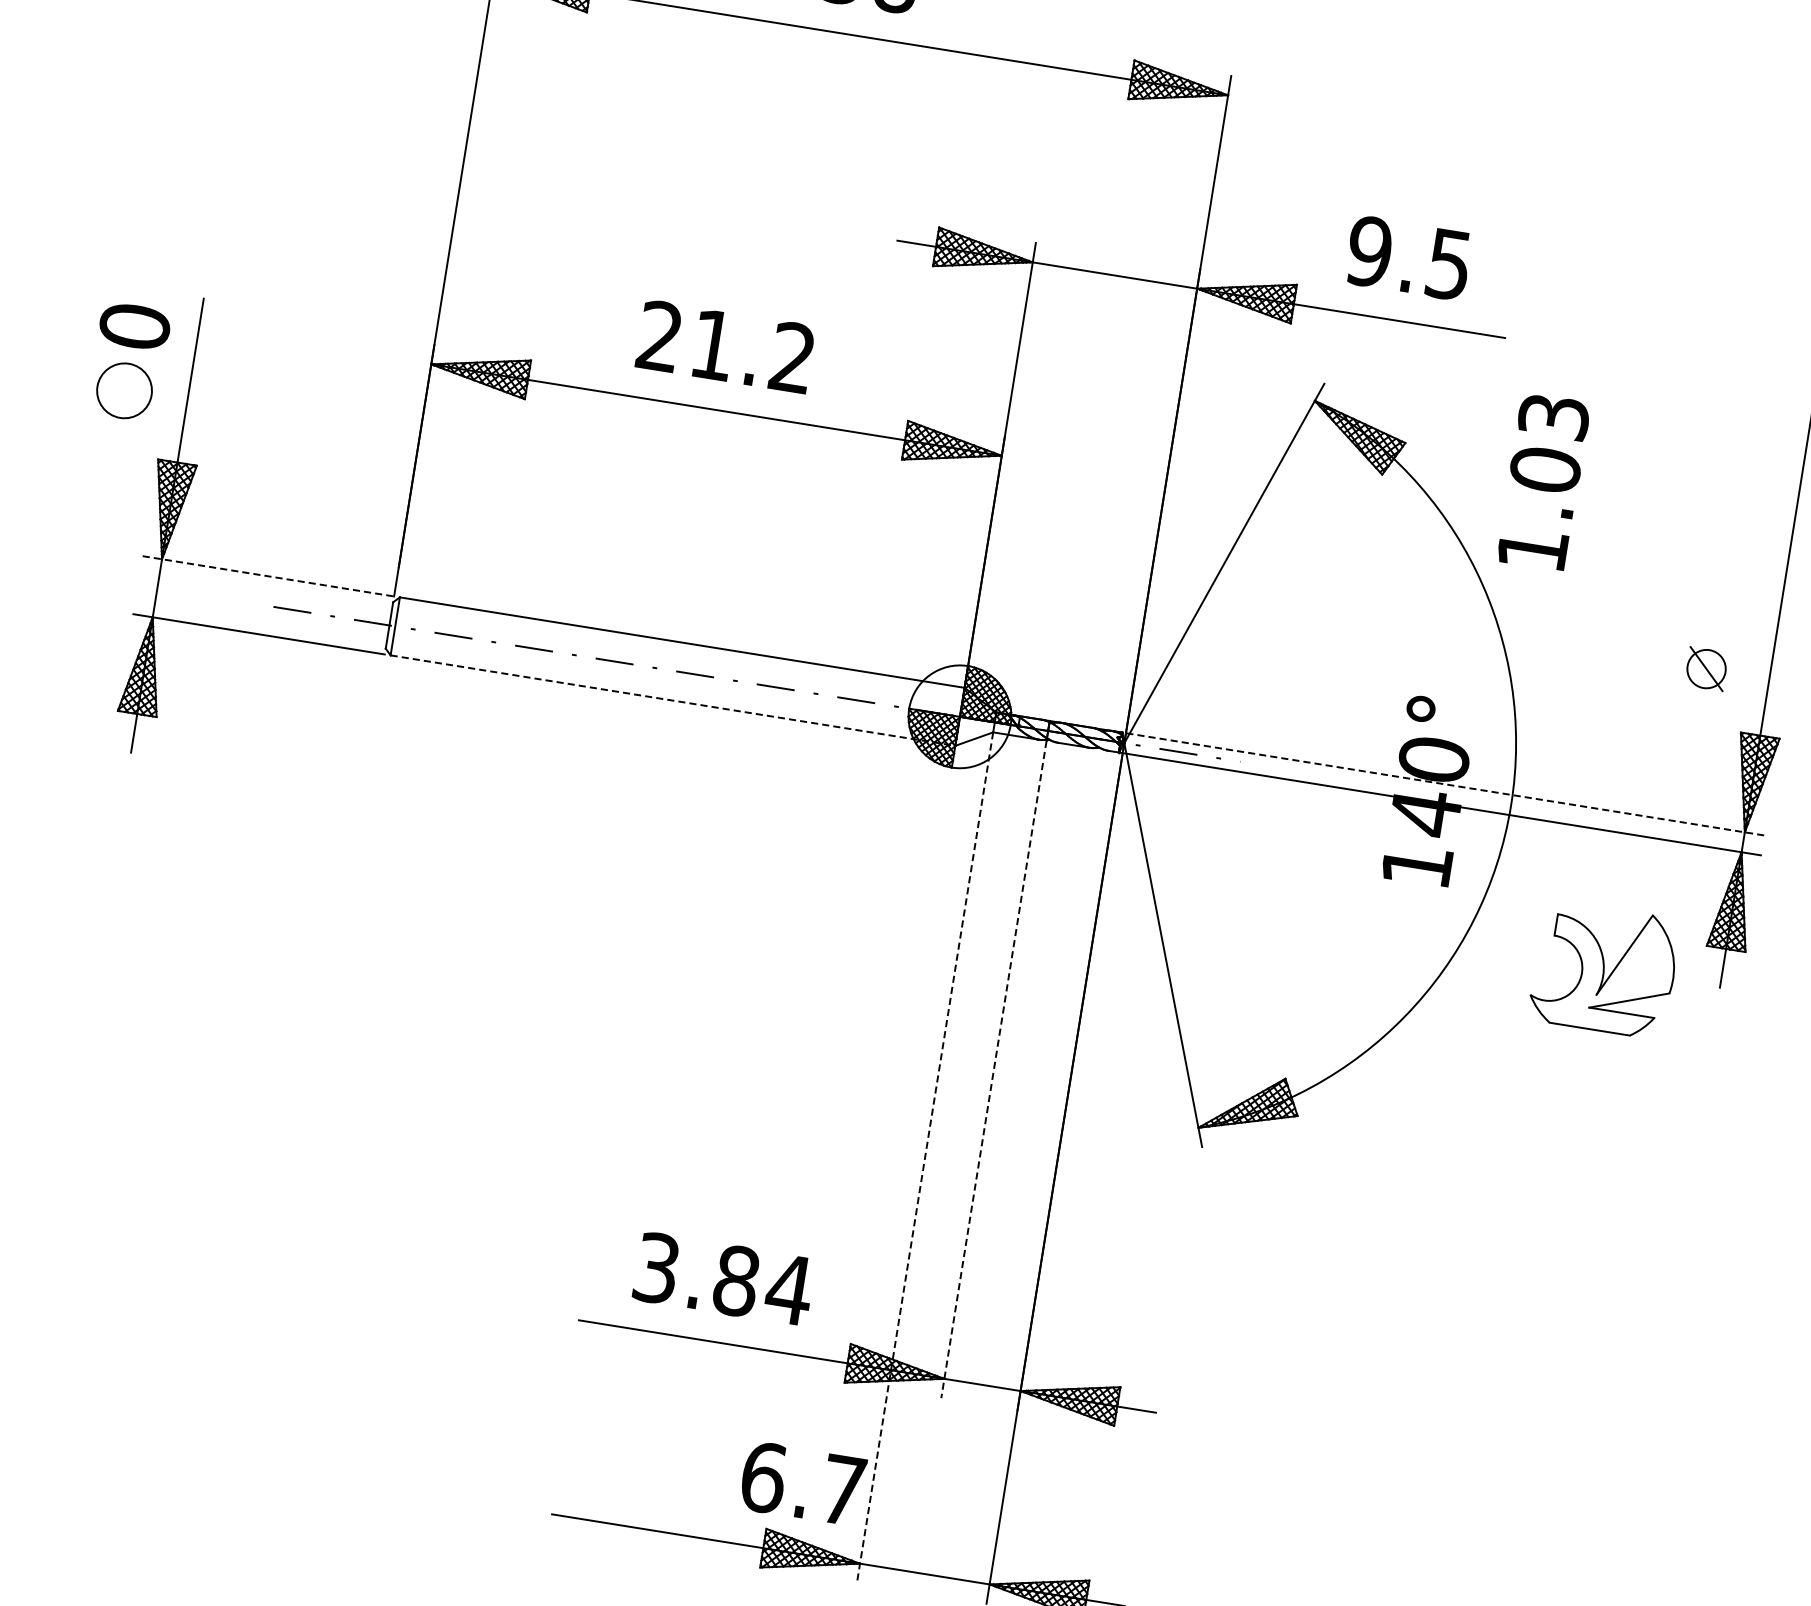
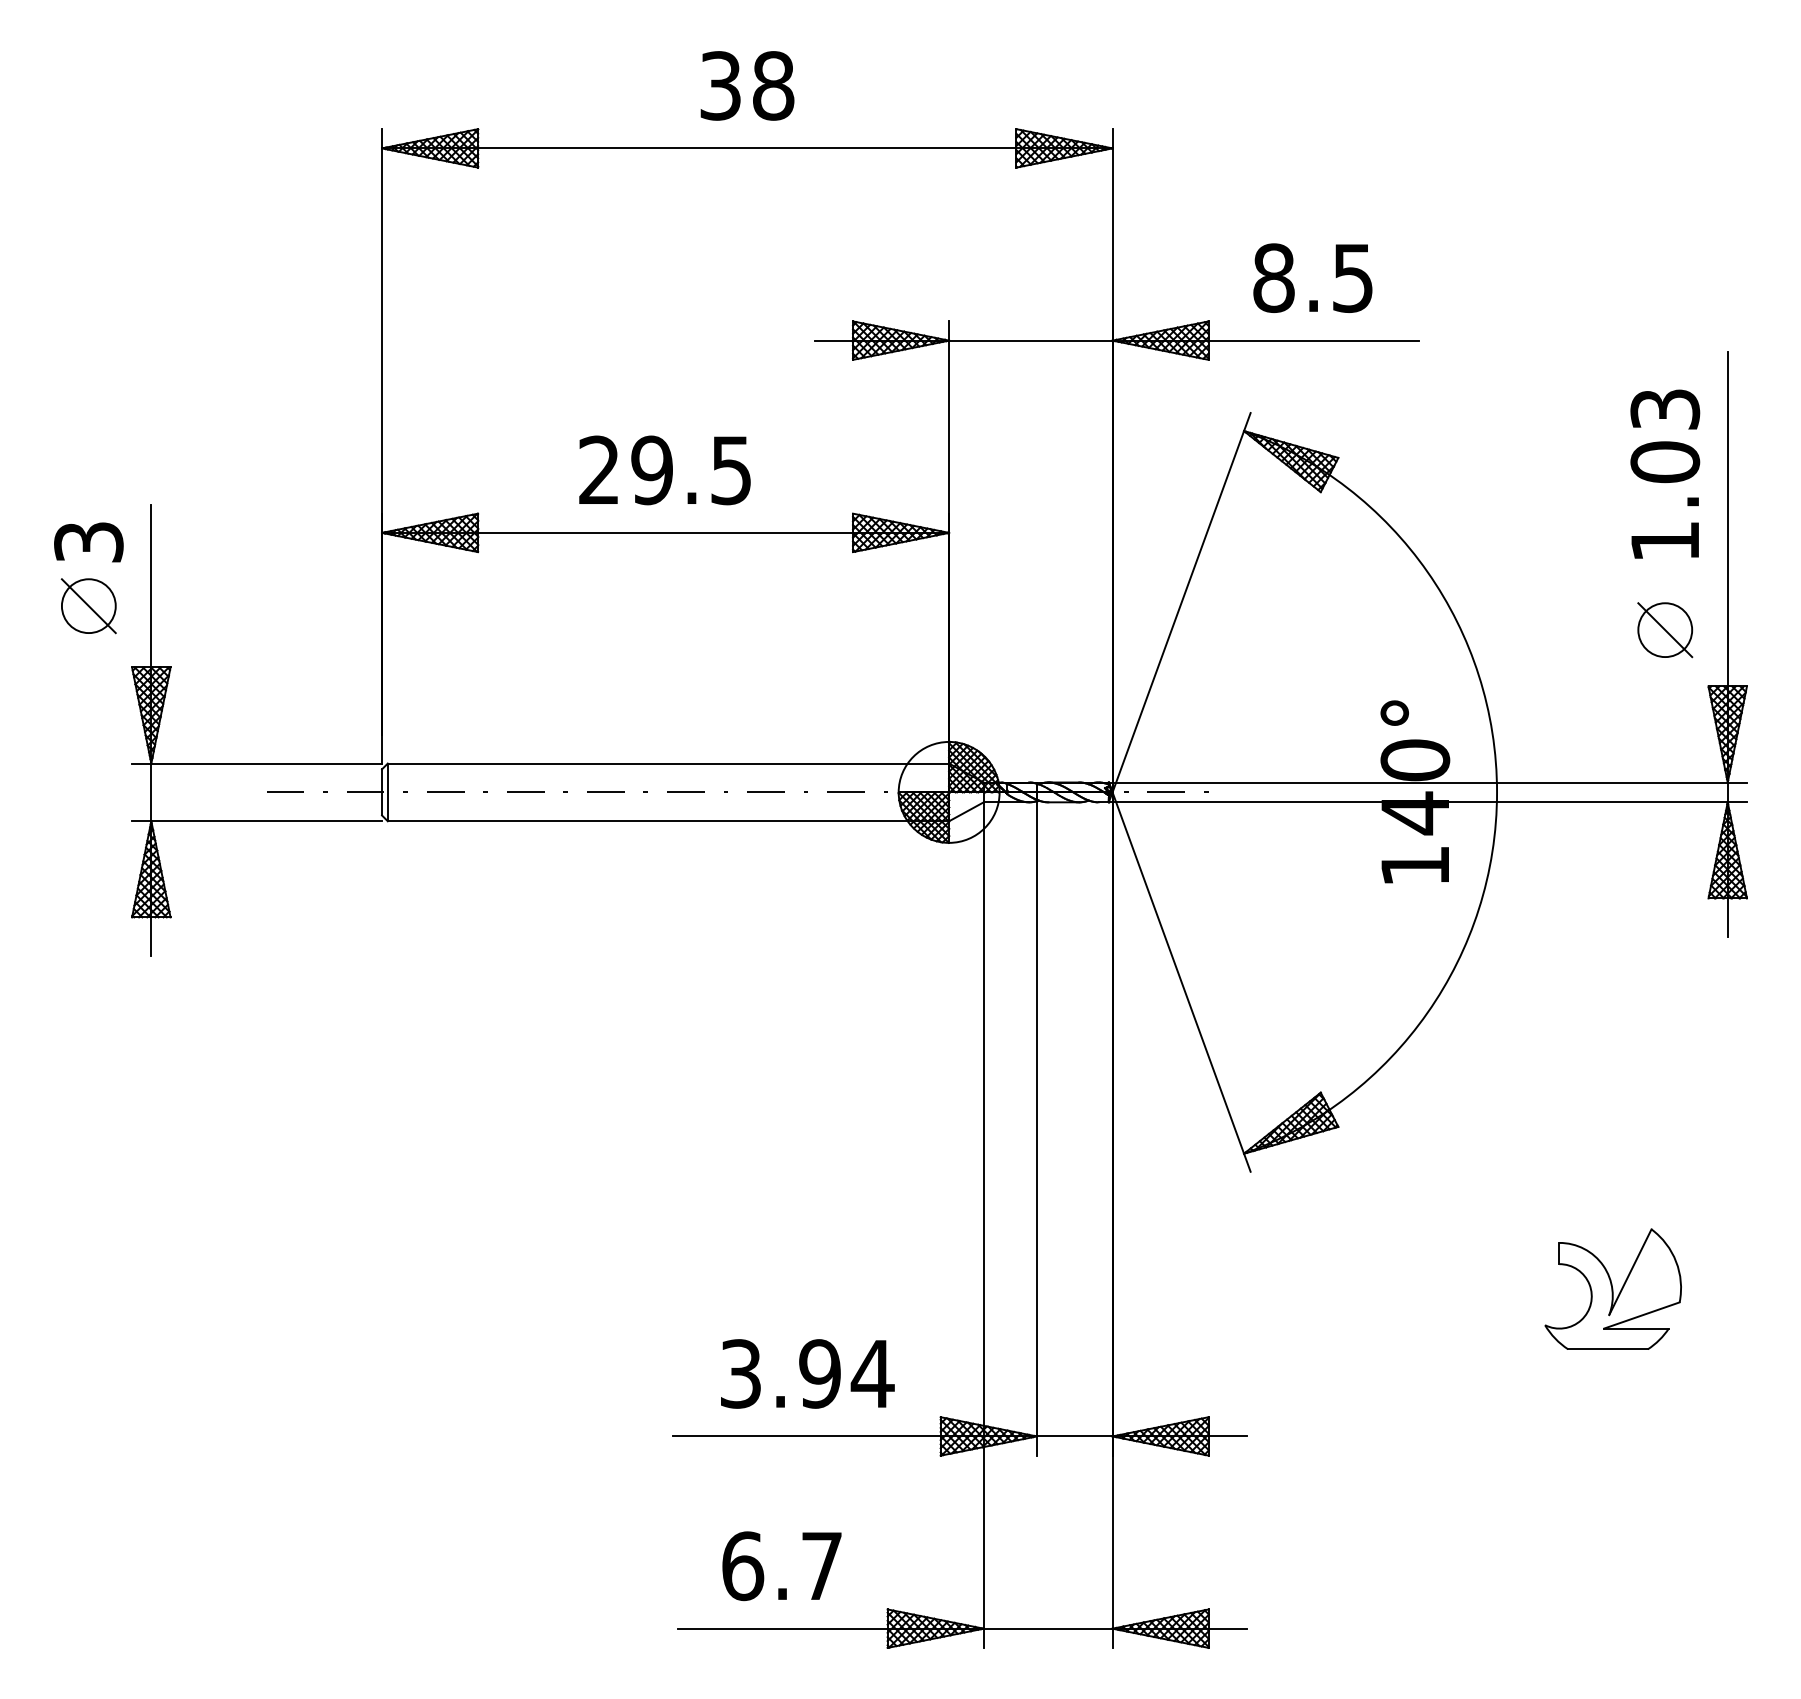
text: (1369, 252) -> (1273, 278), 9.5 -> 8.5
text: (134, 326) -> (88, 542), 0 -> 3
text: (751, 351) -> (690, 470), 21.2 -> 29.5
line: (124, 391) -> (88, 606), added
text: (1543, 481) -> (1665, 473), moved
line: (268, 576) -> (257, 763), dashed -> solid
part: (1706, 669) -> (1665, 630), size x1.43
line: (672, 700) -> (668, 821), dashed -> solid
line: (1442, 783) -> (1427, 782), dashed -> solid
part: (1604, 968) -> (1612, 1288), moved
line: (993, 1069) -> (1036, 1128), dashed -> solid
line: (924, 1158) -> (983, 1225), dashed -> solid
text: (735, 1280) -> (819, 1373), 3.84 -> 3.94
text: (802, 1484) -> (781, 1566), moved

